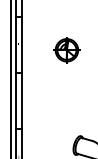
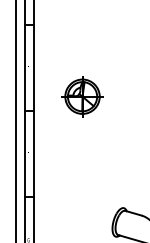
part: (66, 50) -> (81, 97), moved

